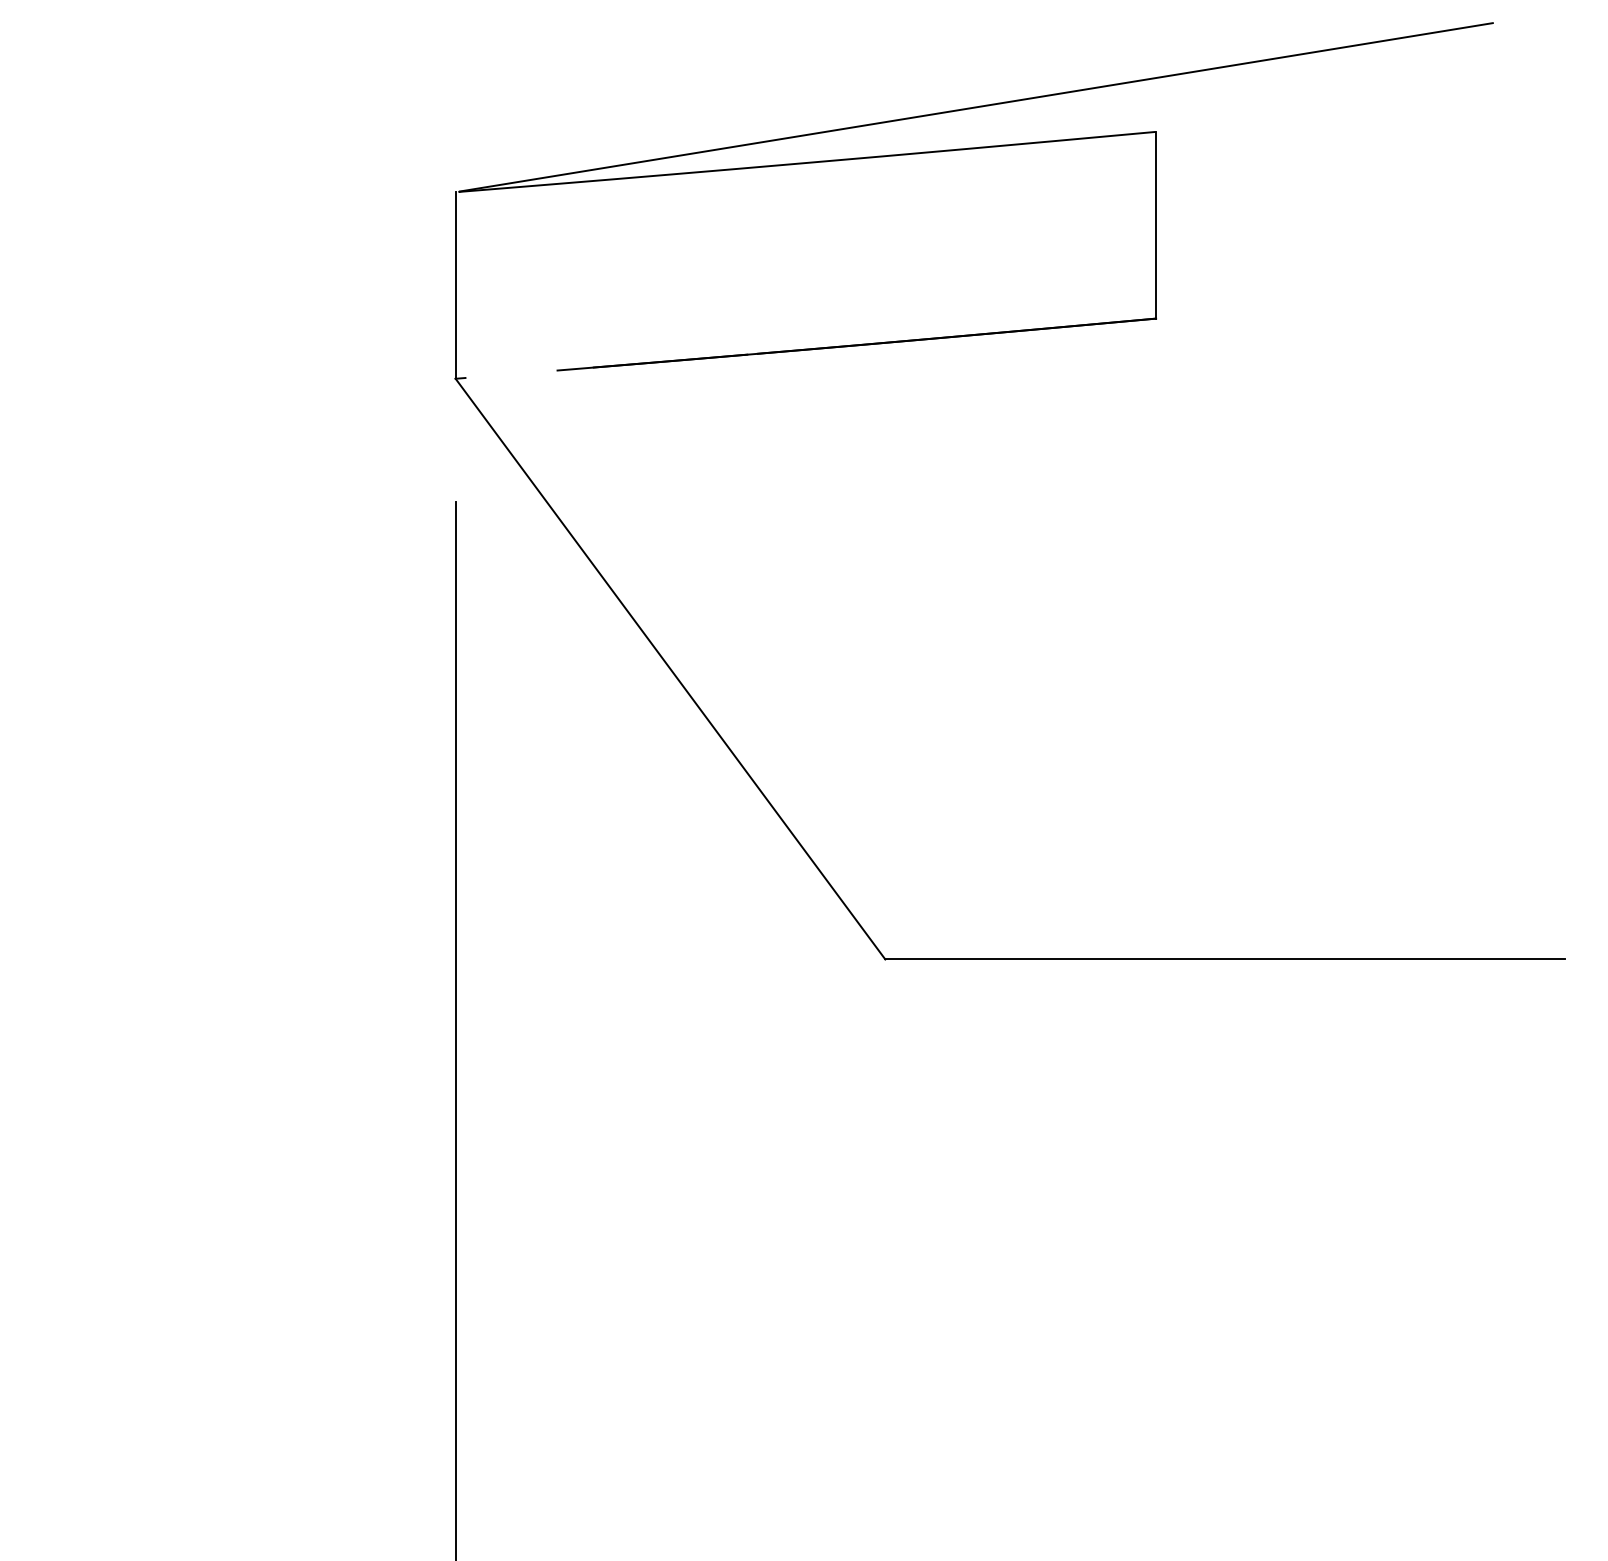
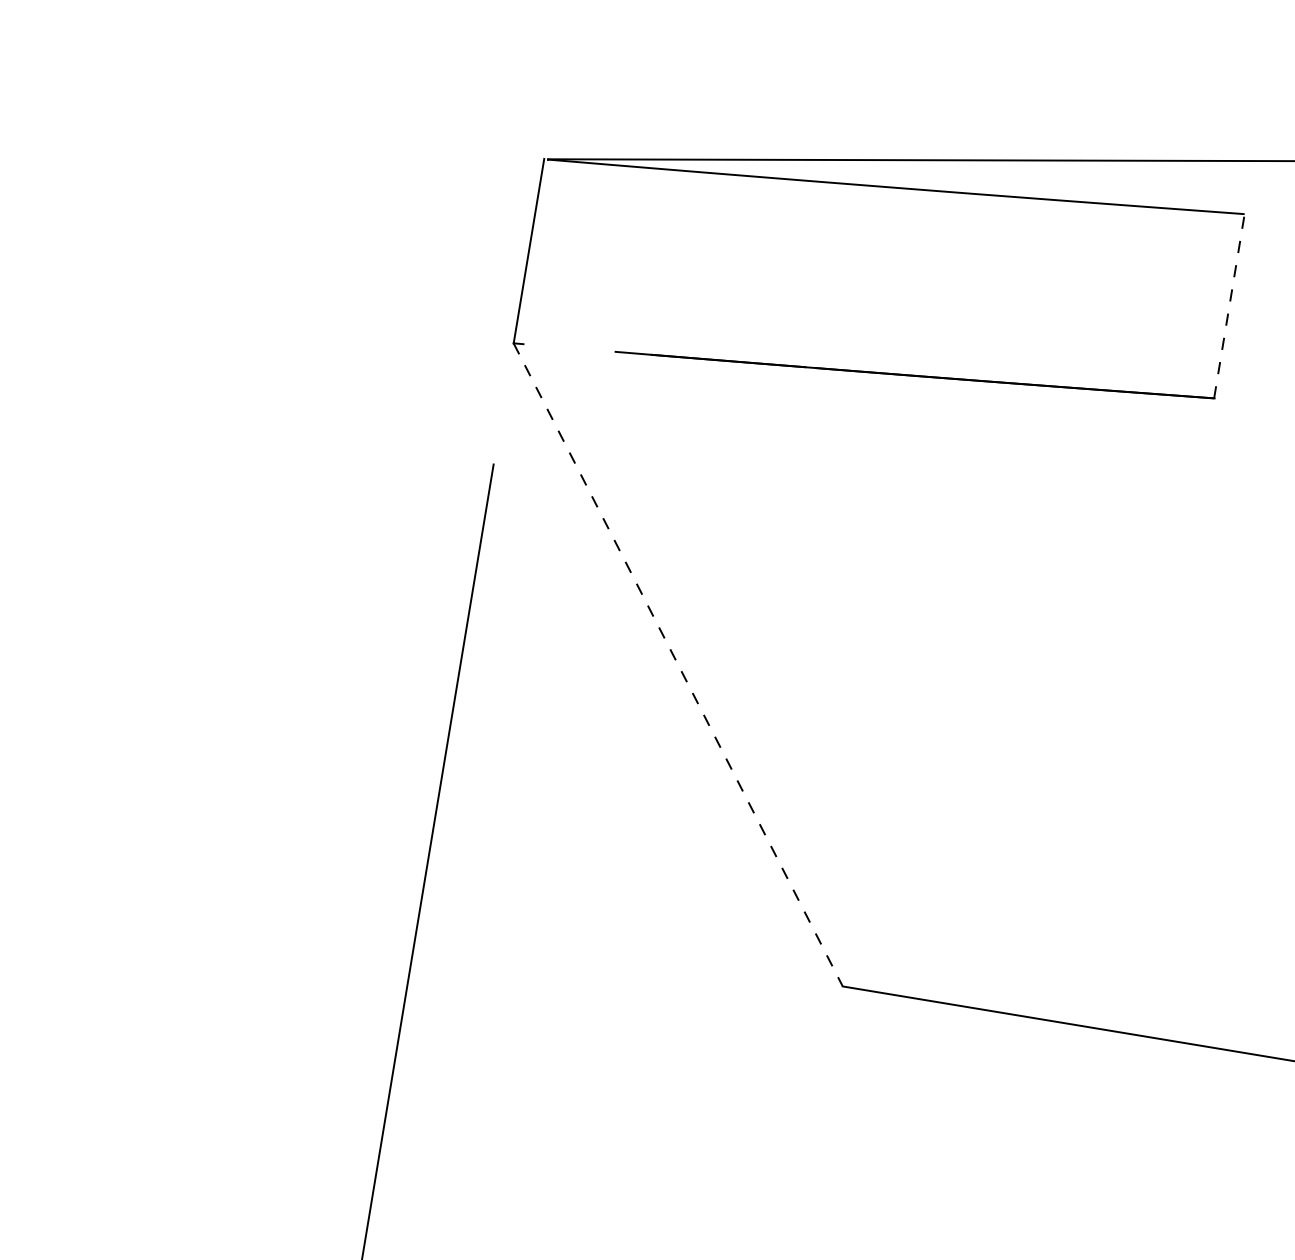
line: (1155, 224) -> (1229, 305), solid -> dashed
line: (670, 669) -> (678, 665), solid -> dashed

